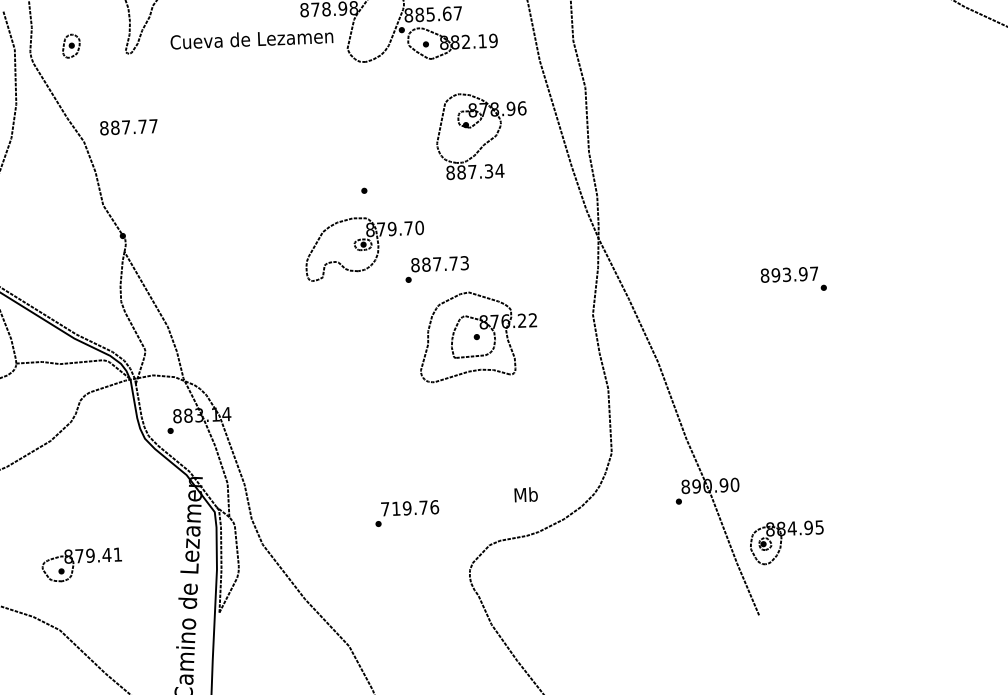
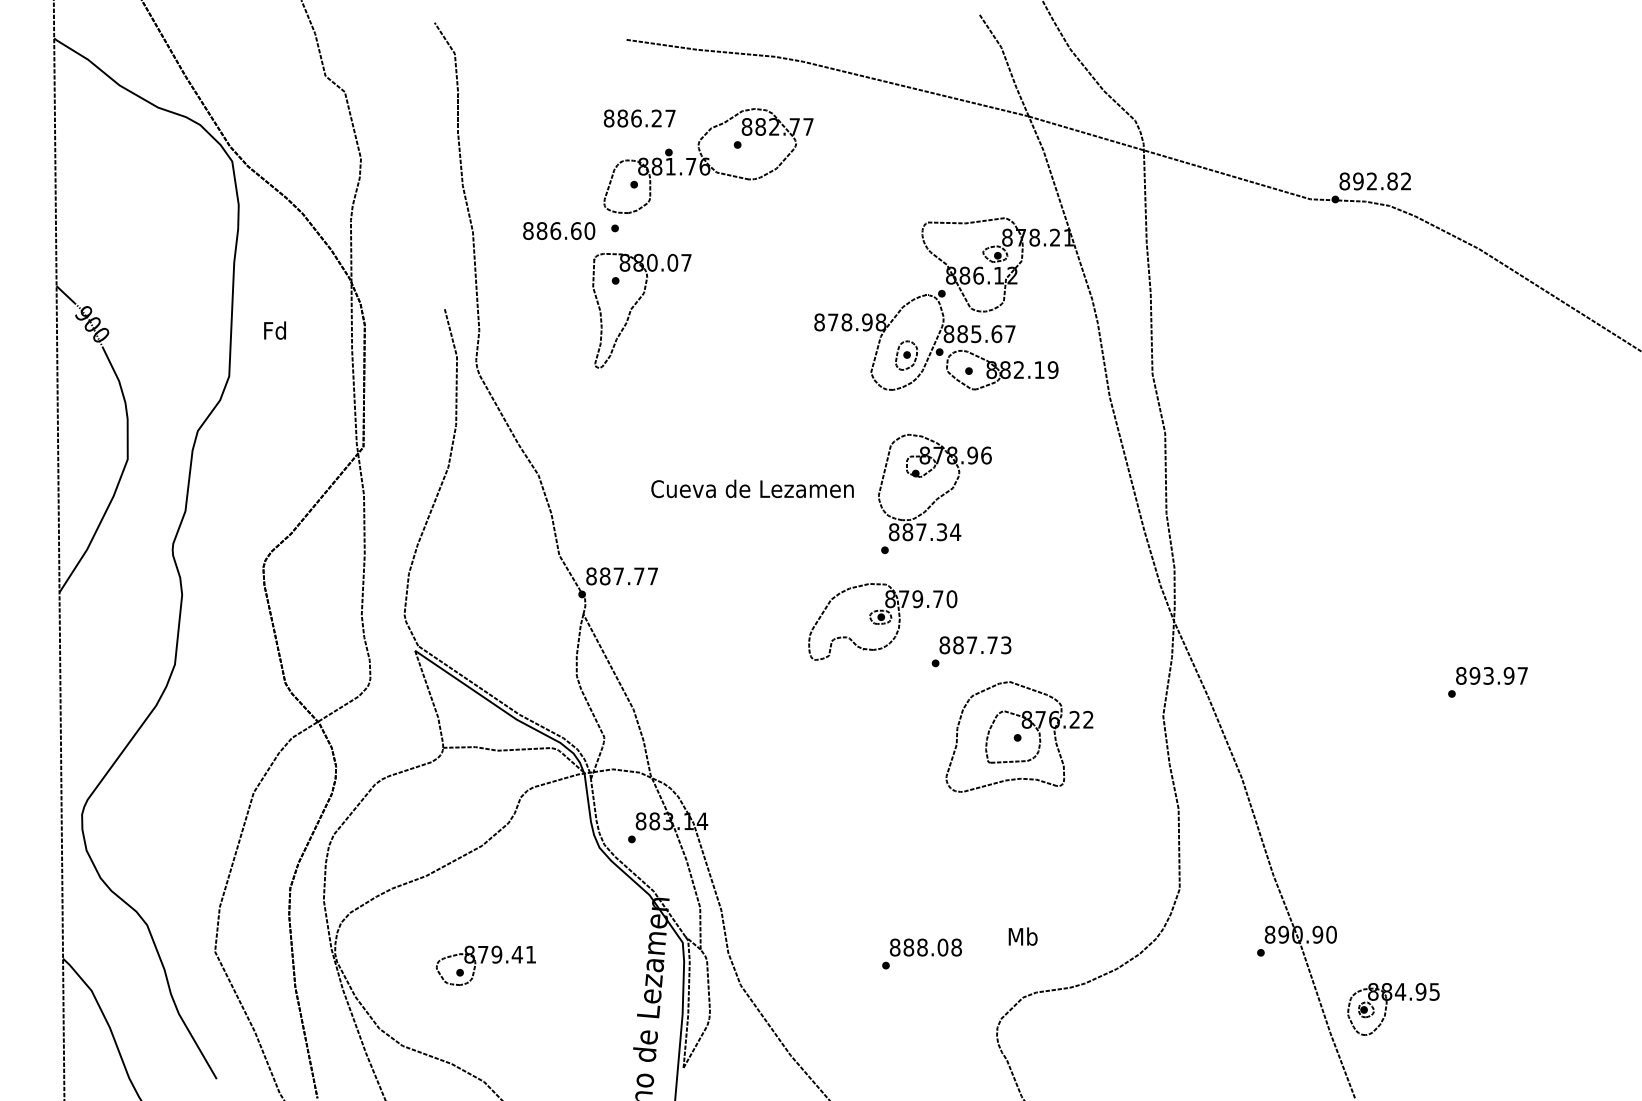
text: (251, 38) -> (752, 488), moved
part: (71, 46) -> (906, 355), moved
text: (128, 127) -> (621, 576), moved
part: (486, 141) -> (940, 495), moved
text: (789, 274) -> (1491, 675), moved
text: (525, 494) -> (1022, 936), moved
text: (409, 508) -> (925, 947), 719.76 -> 888.08
part: (81, 564) -> (485, 965), moved

